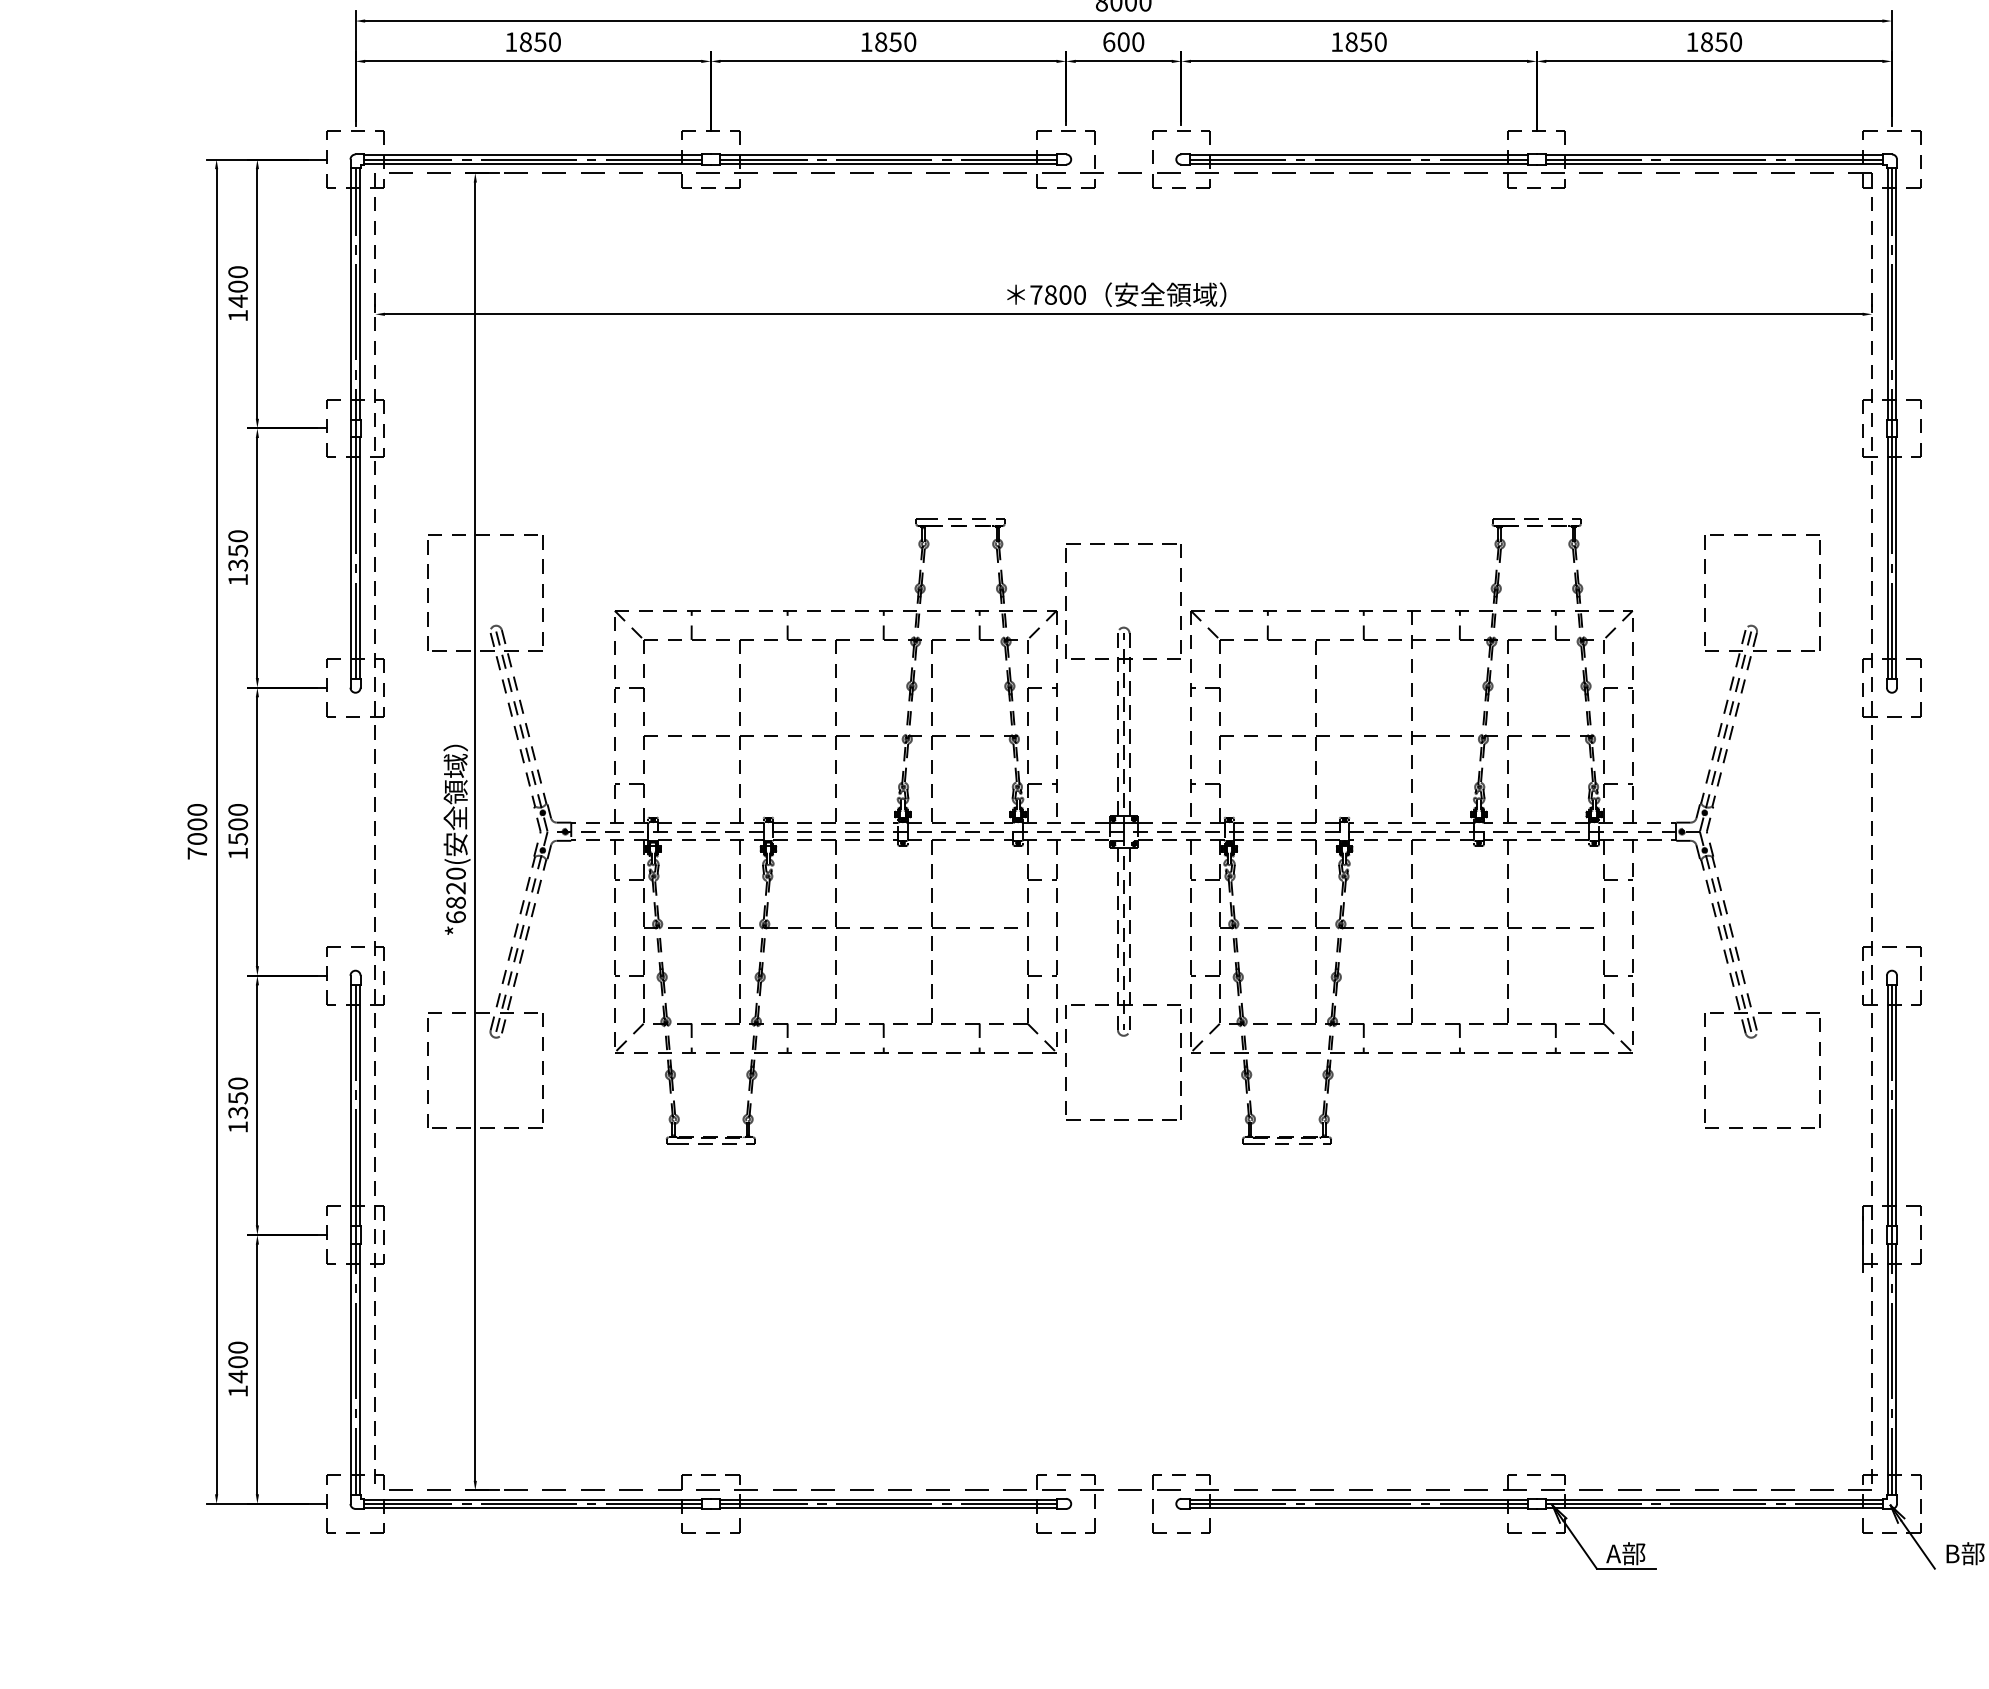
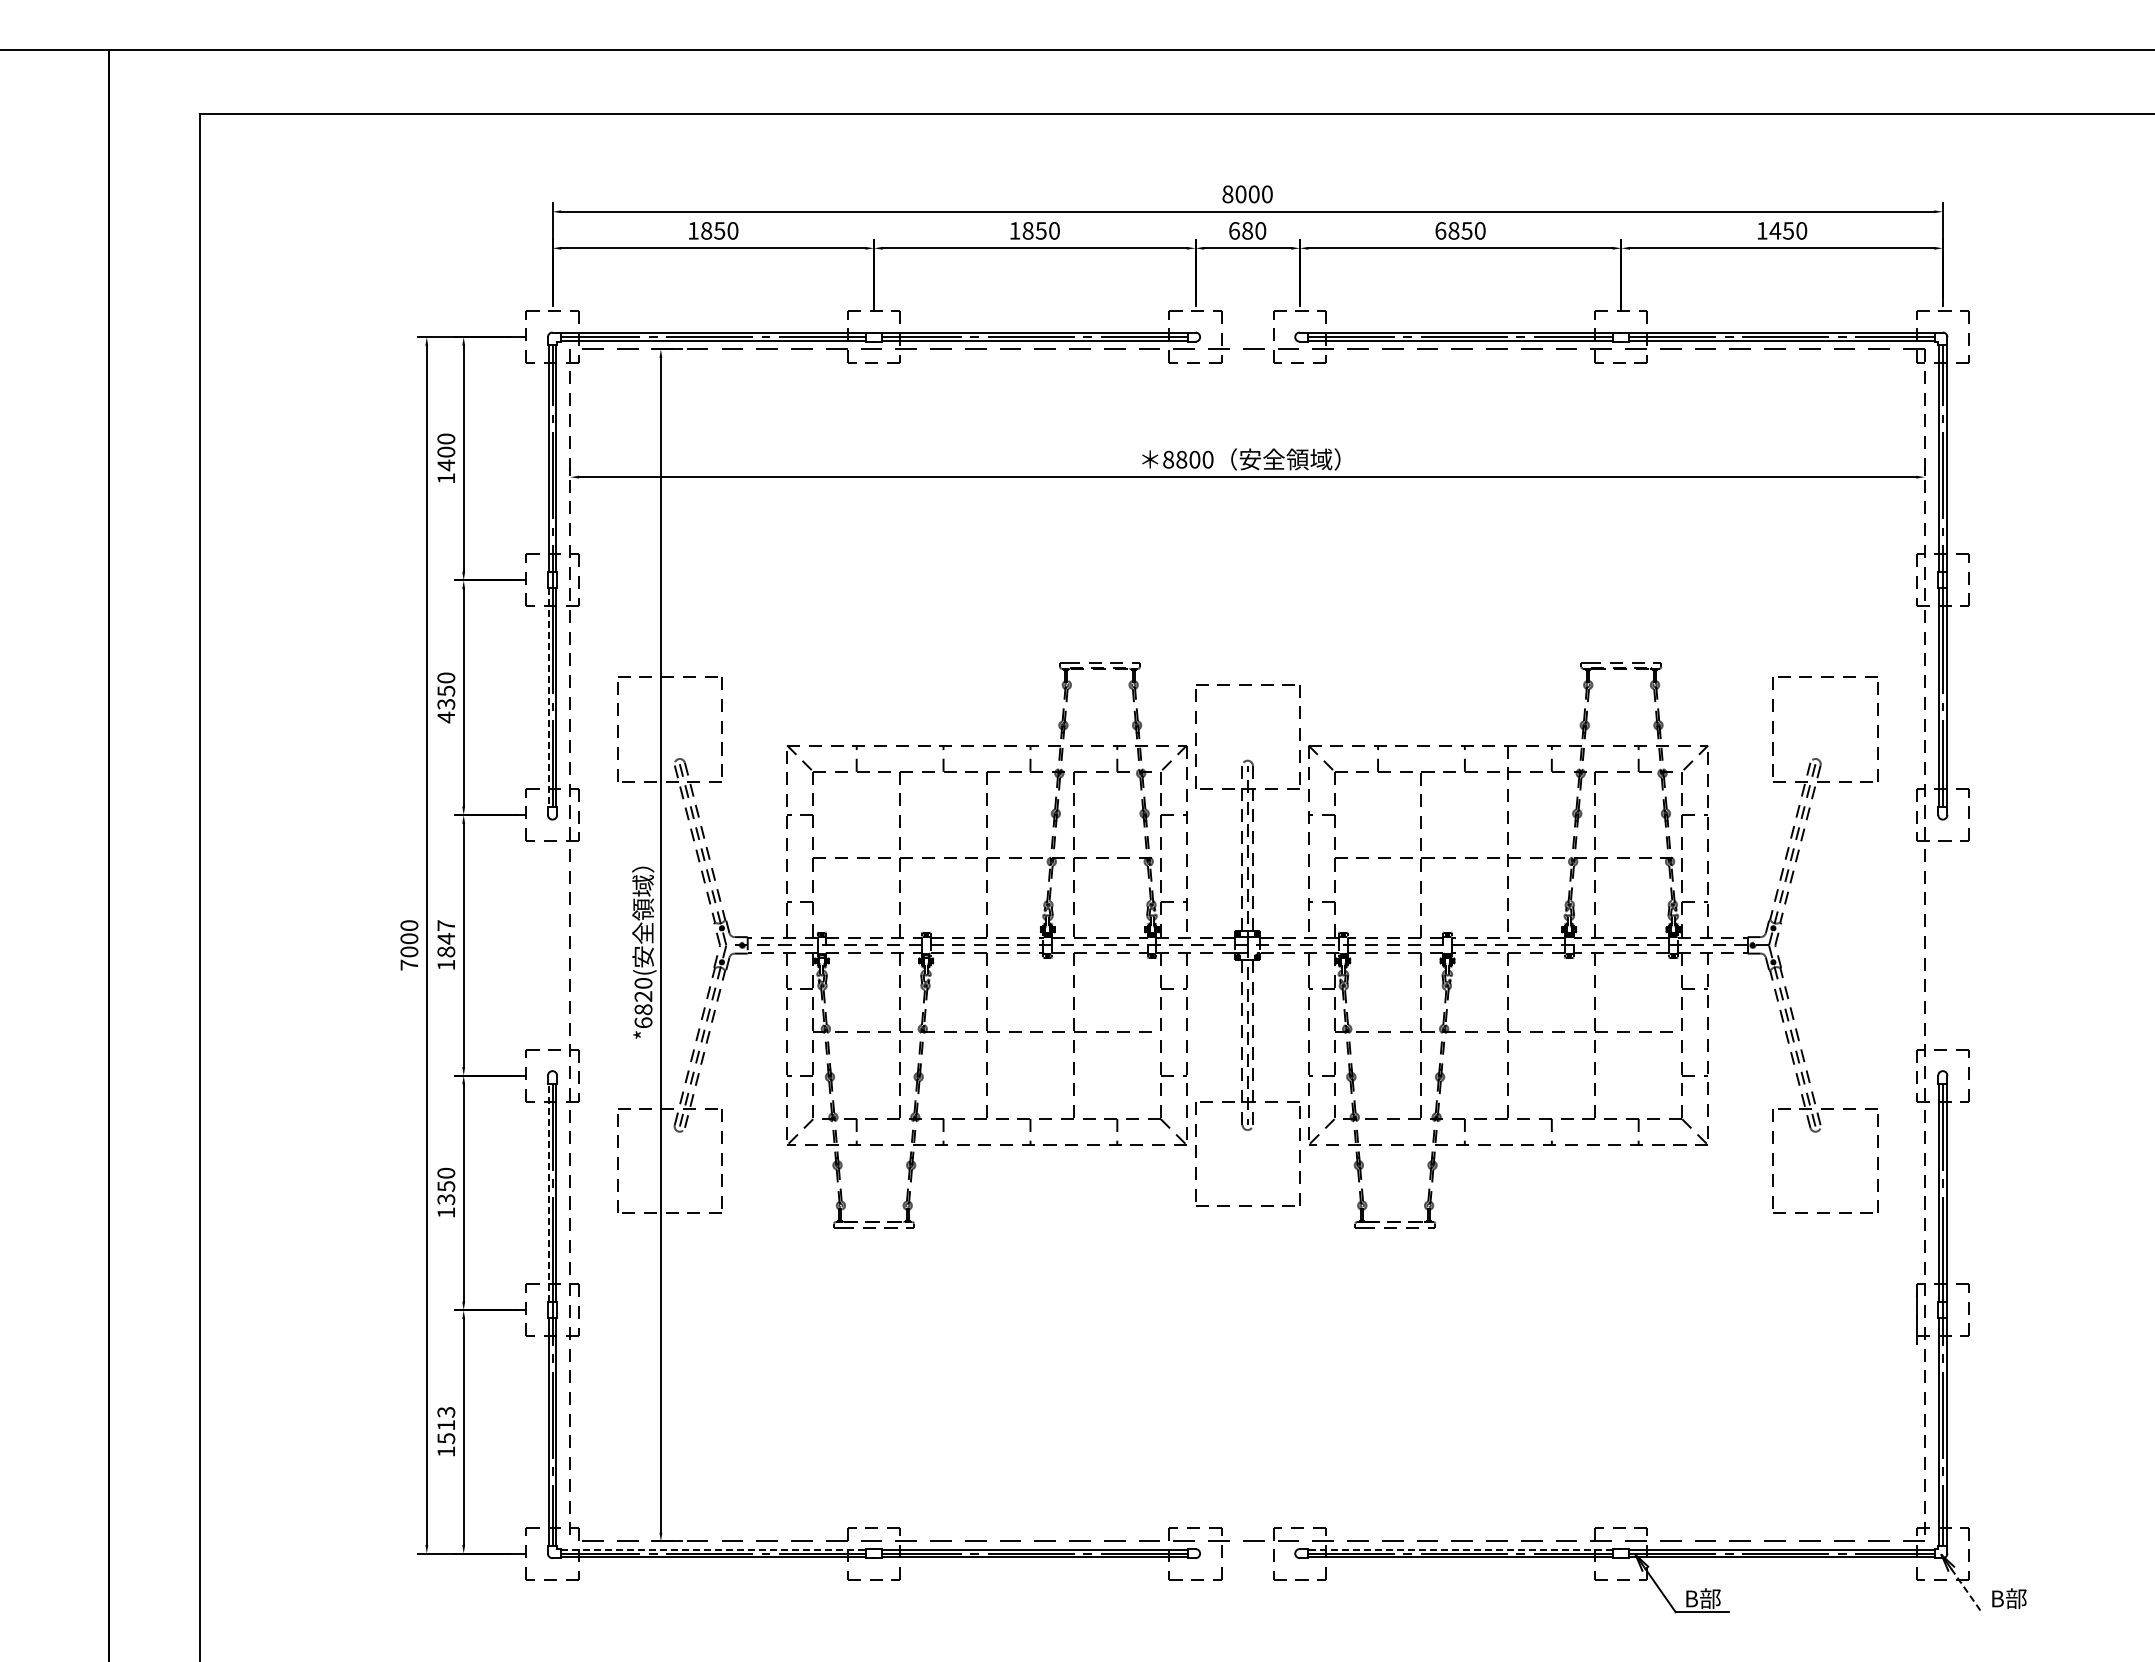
text: (1123, 41) -> (1247, 230), 600 -> 680
text: (1336, 41) -> (1440, 230), 1850 -> 6850
text: (1707, 41) -> (1775, 230), 1850 -> 1450
text: (1036, 294) -> (1168, 459), 7800 -> 8800
line: (351, 558) -> (548, 698), solid -> dashed
text: (237, 579) -> (445, 717), 1350 -> 4350
text: (238, 824) -> (446, 938), 1500 -> 1847
line: (351, 1104) -> (548, 1192), solid -> dashed
text: (238, 1362) -> (446, 1425), 1400 -> 1513
line: (533, 1499) -> (713, 1549), solid -> dashed
line: (1358, 1499) -> (1460, 1549), solid -> dashed
line: (1918, 1544) -> (1966, 1590), solid -> dashed
text: (1626, 1553) -> (1702, 1598), A部 -> B部

